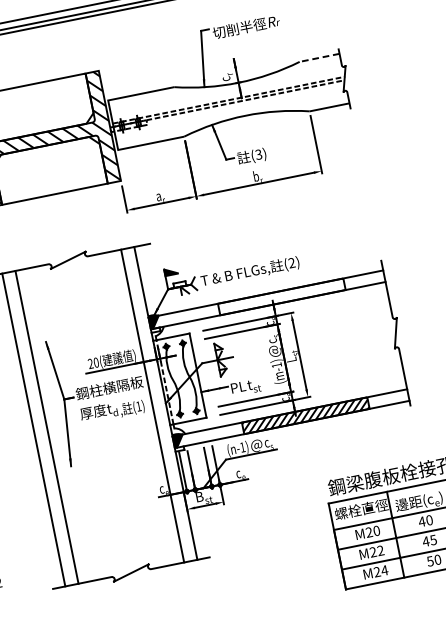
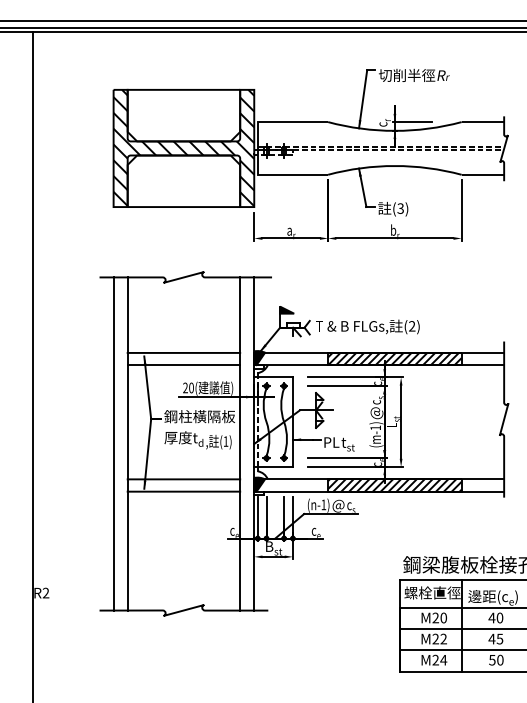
line: (319, 58) -> (482, 122), dashed -> solid
line: (253, 71) -> (412, 122), added
hatch: (281, 296) -> (394, 358), added
line: (82, 330) -> (183, 352), added
line: (84, 343) -> (183, 365), added
line: (106, 450) -> (183, 479), added
line: (108, 461) -> (183, 491), added

